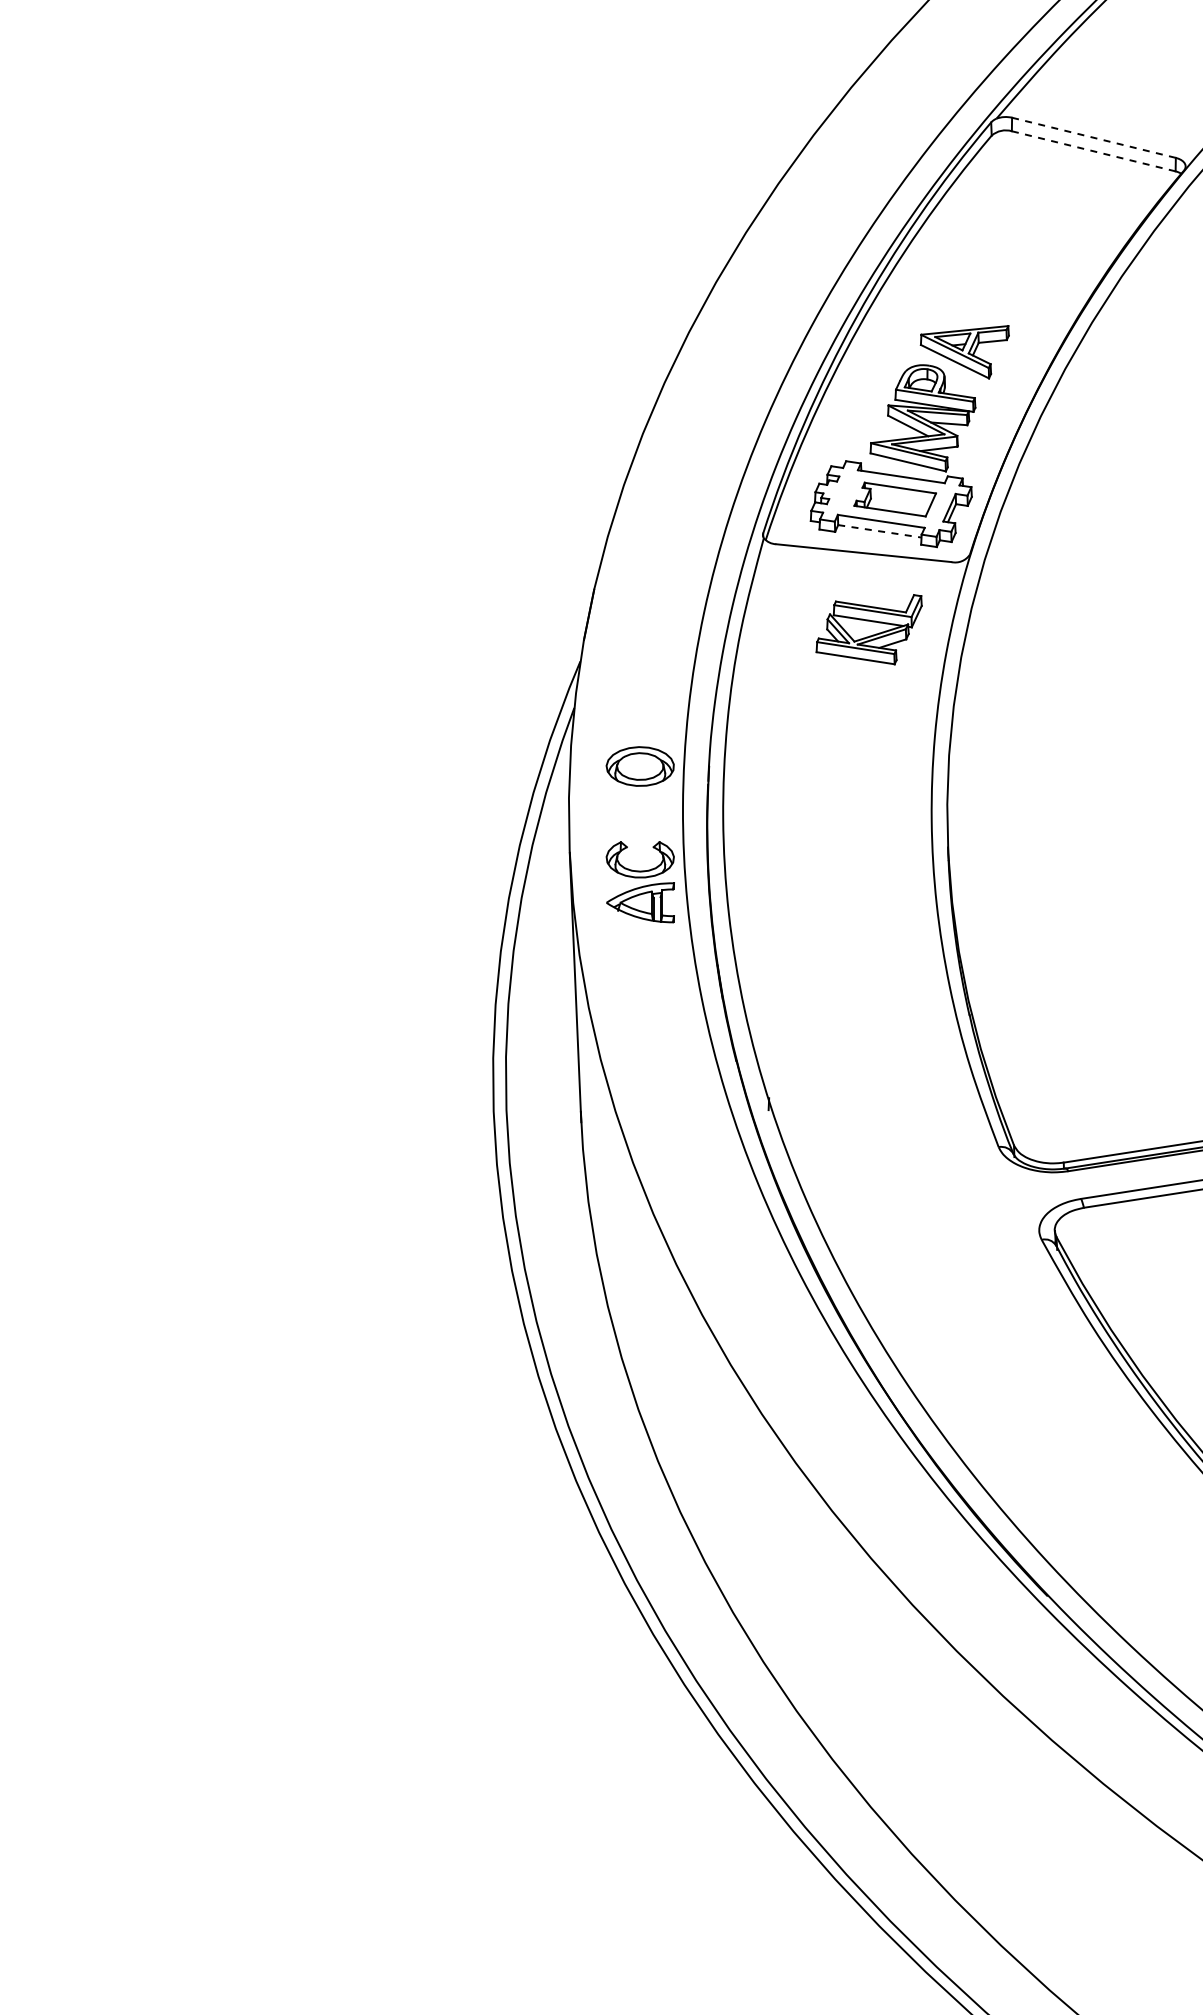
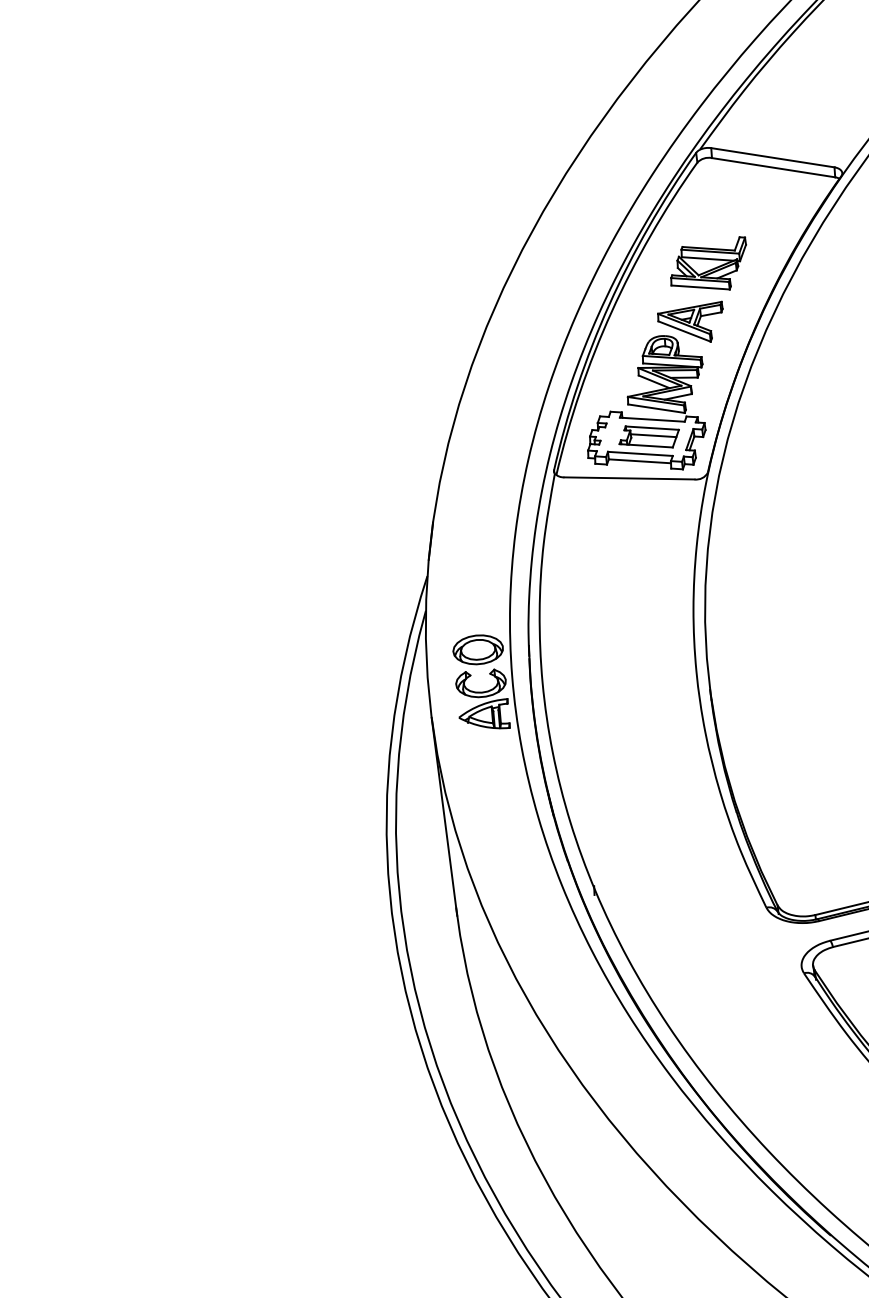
line: (1094, 137) -> (773, 157), dashed -> solid
line: (1093, 151) -> (773, 167), dashed -> solid
line: (900, 497) -> (653, 435), added
line: (880, 531) -> (640, 461), dashed -> solid
part: (868, 629) -> (708, 265), moved
part: (639, 882) -> (481, 700), moved

